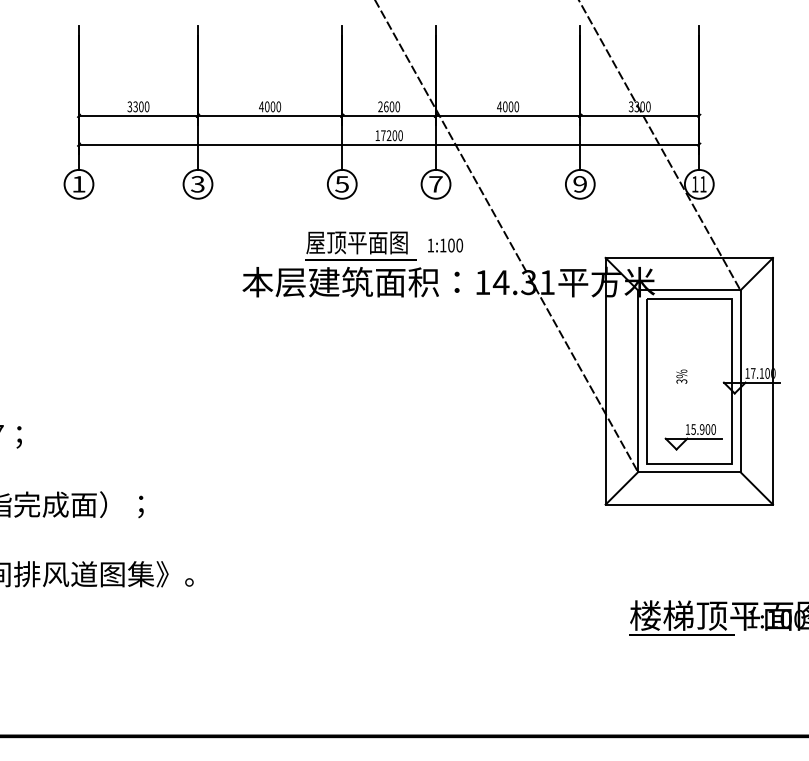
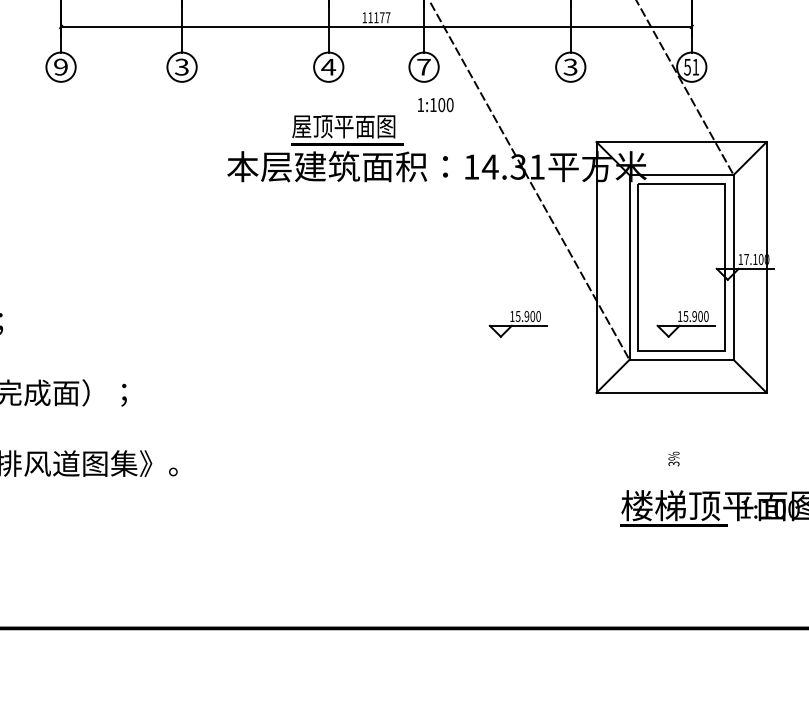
text: (391, 135) -> (378, 17), 17200 -> 11177
text: (78, 184) -> (60, 67), 1 -> 9
text: (341, 184) -> (327, 67), 5 -> 4
text: (579, 184) -> (569, 67), 9 -> 3
text: (694, 184) -> (686, 67), 11 -> 51
text: (445, 245) -> (435, 104), moved
text: (681, 376) -> (673, 458), moved
part: (528, 437) -> (518, 324), added

